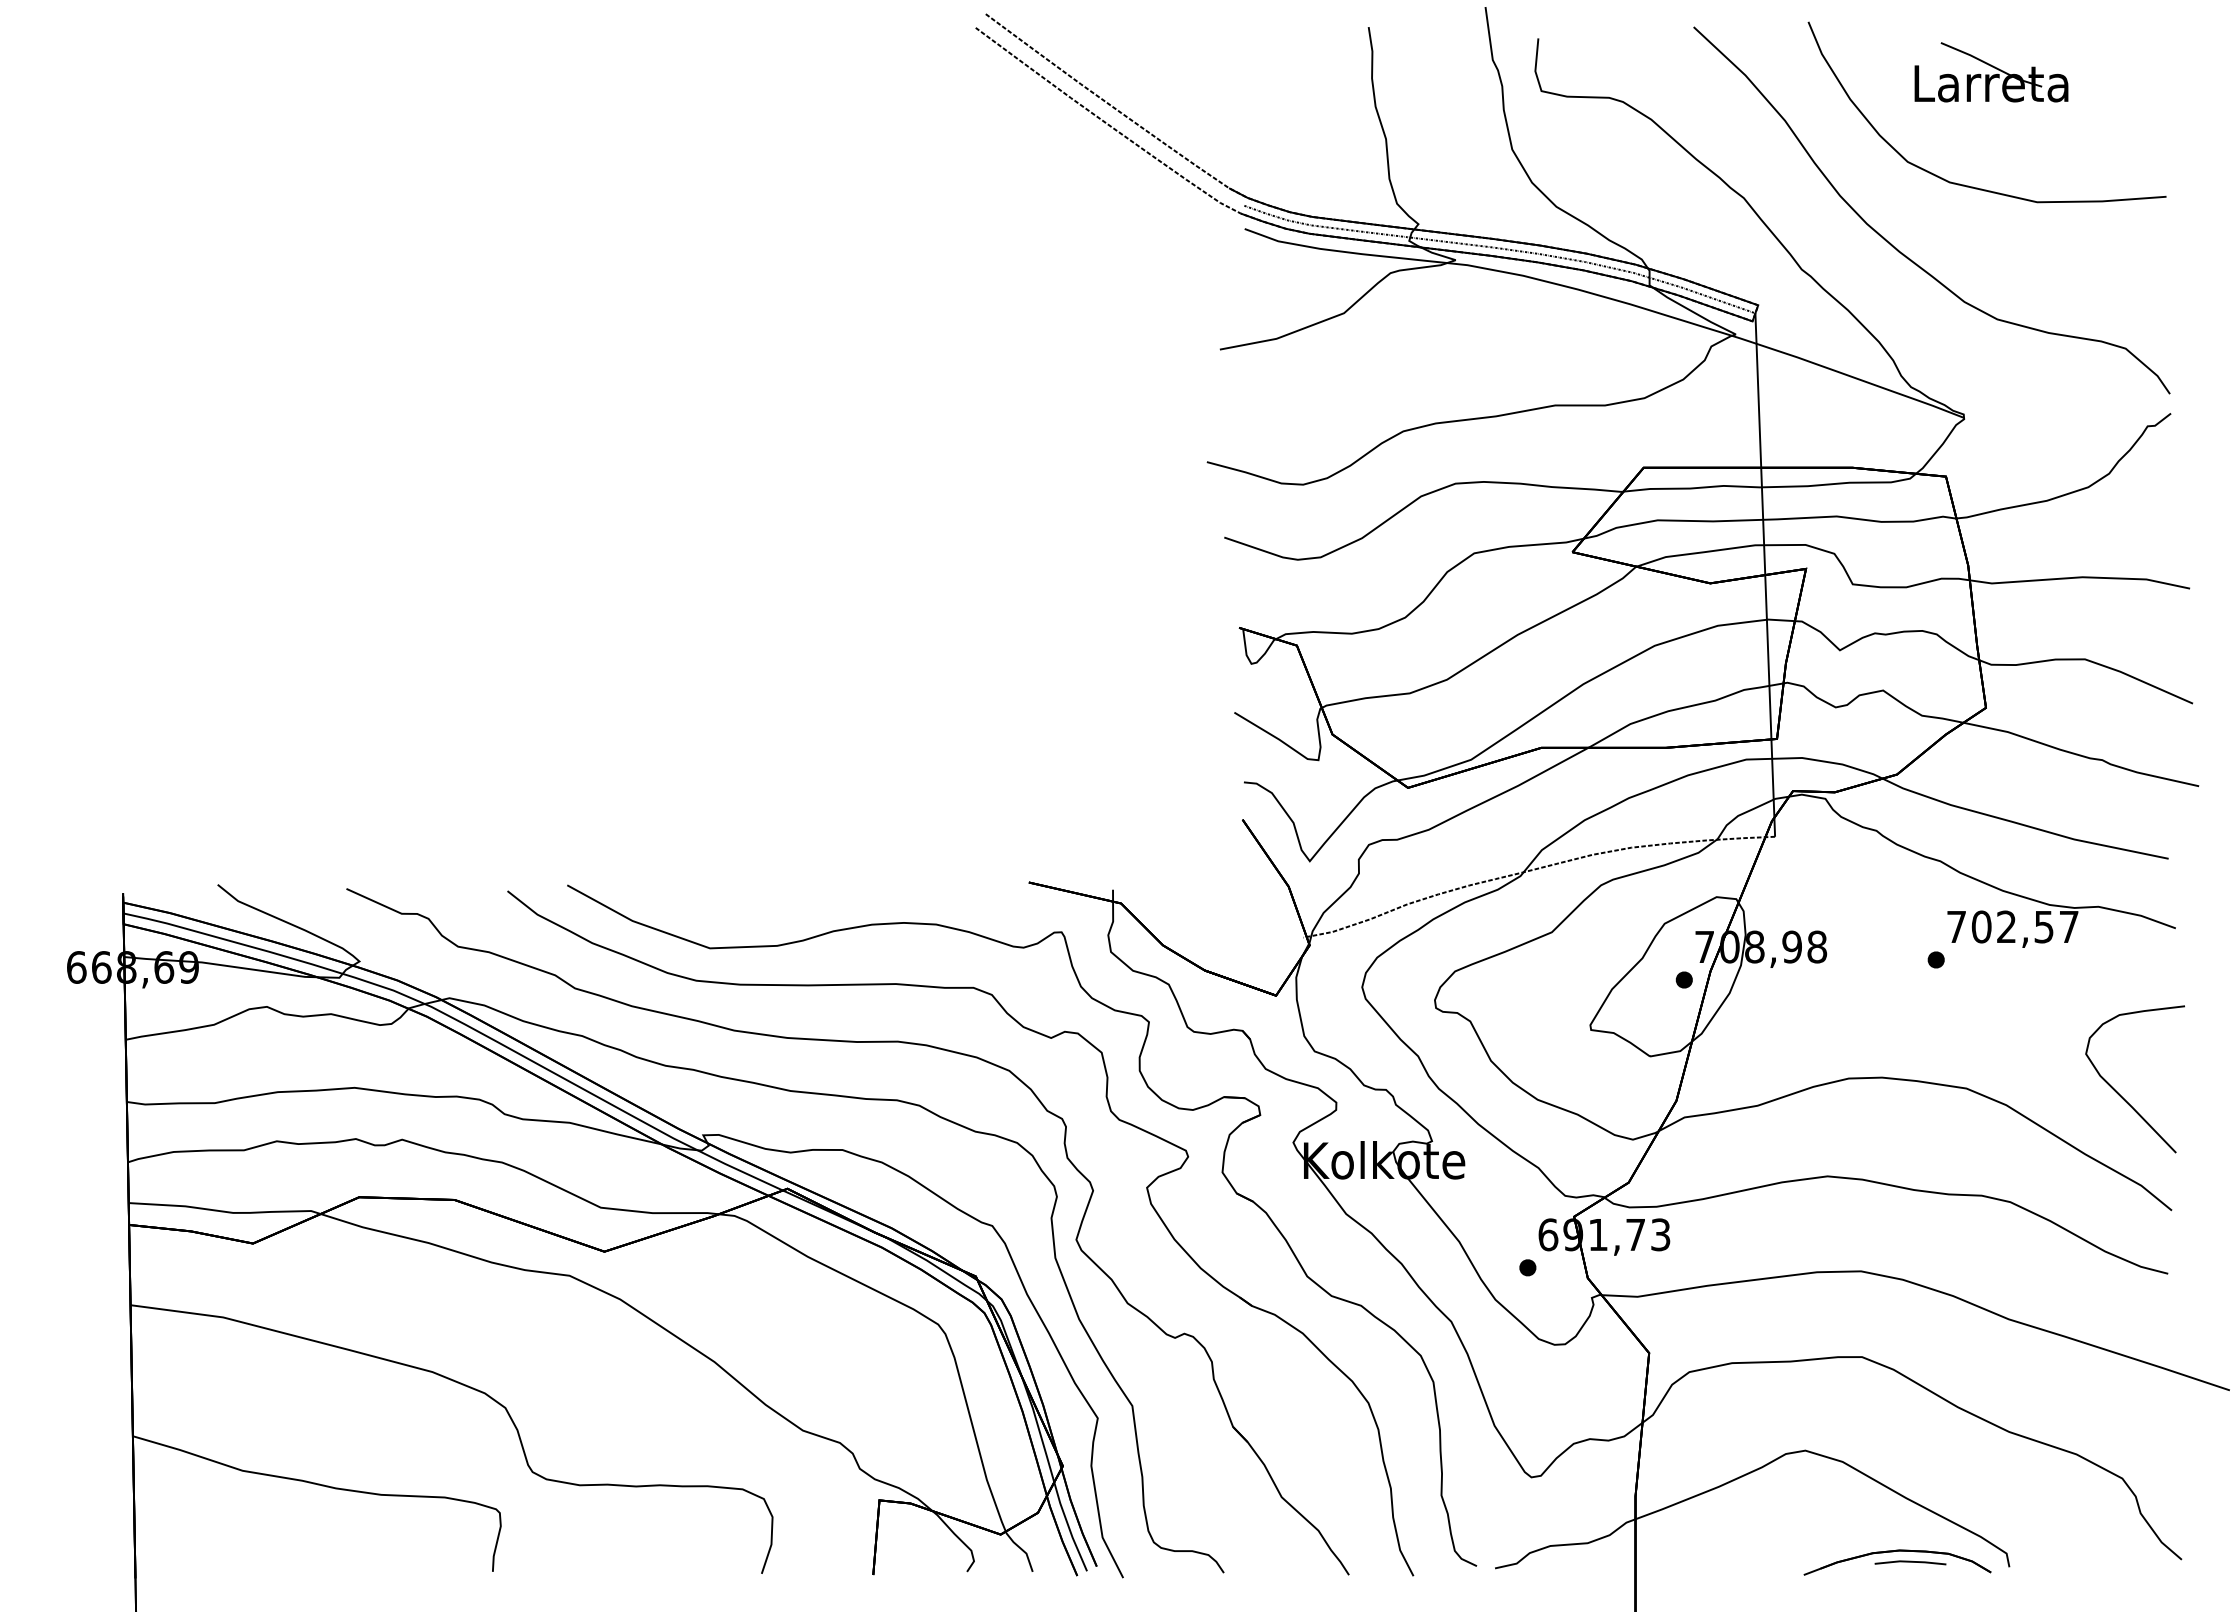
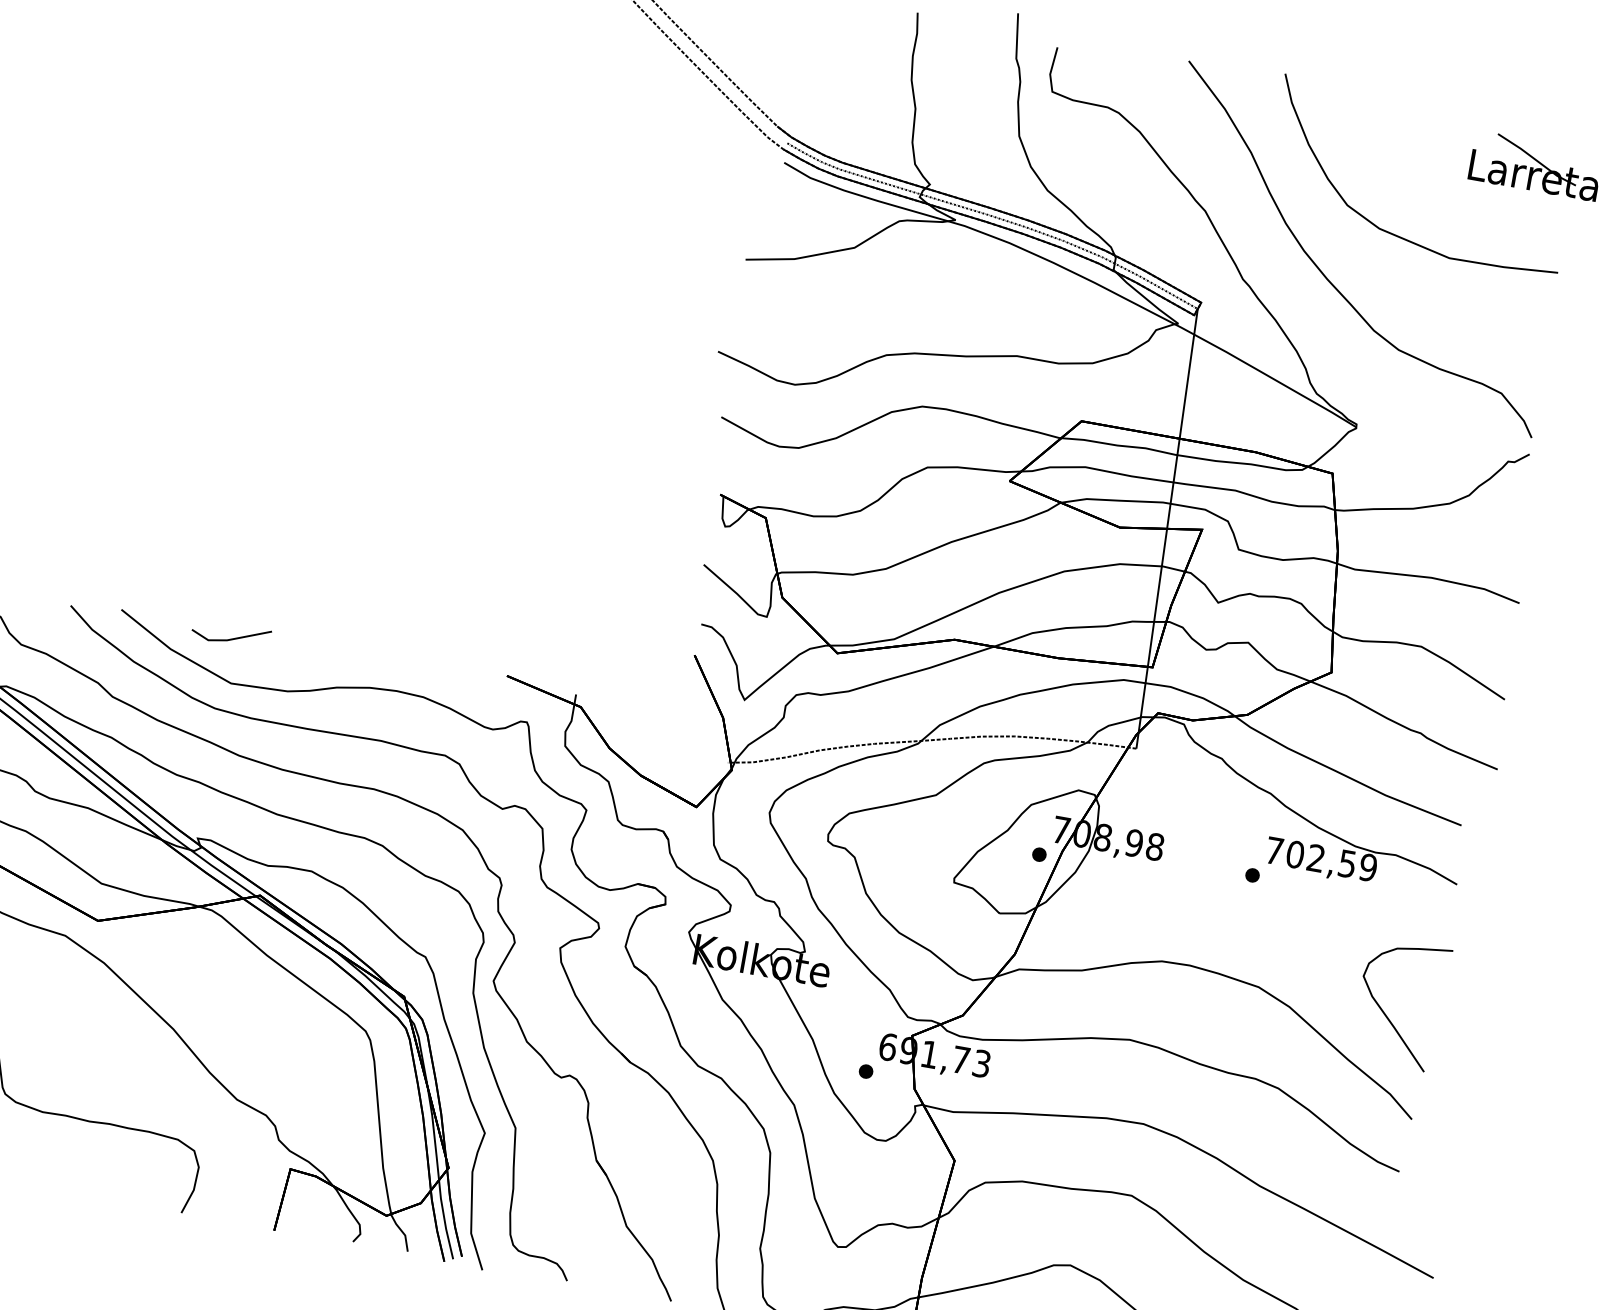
part: (1991, 72) -> (1535, 166), moved
line: (702, 895) -> (232, 638), added
text: (2068, 926) -> (1367, 867), 702,57 -> 702,59

